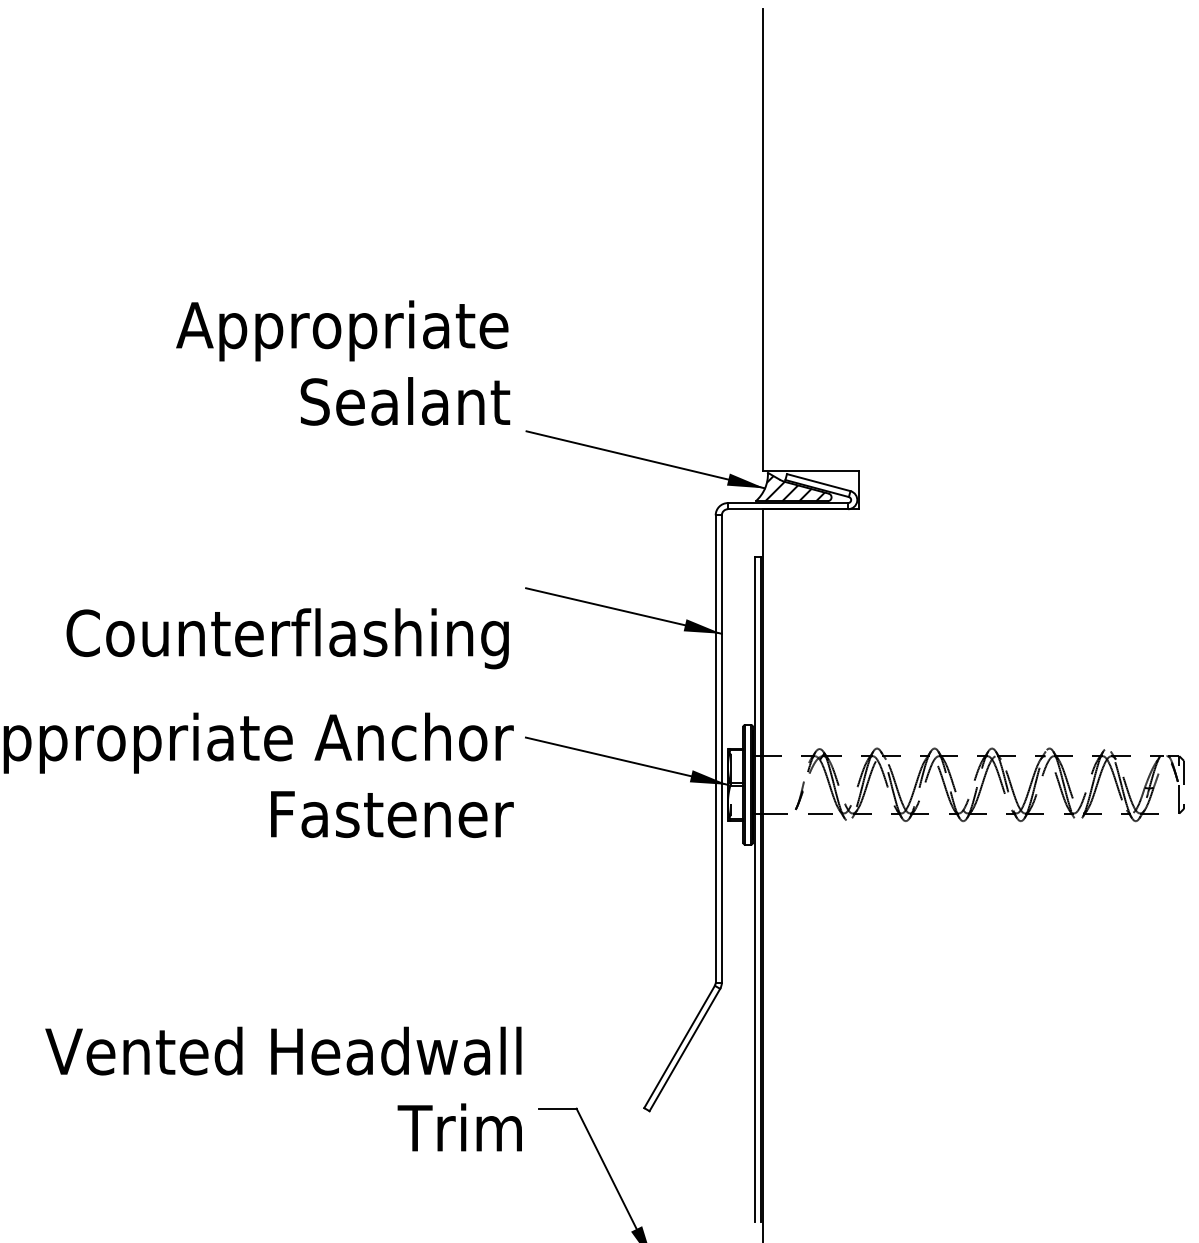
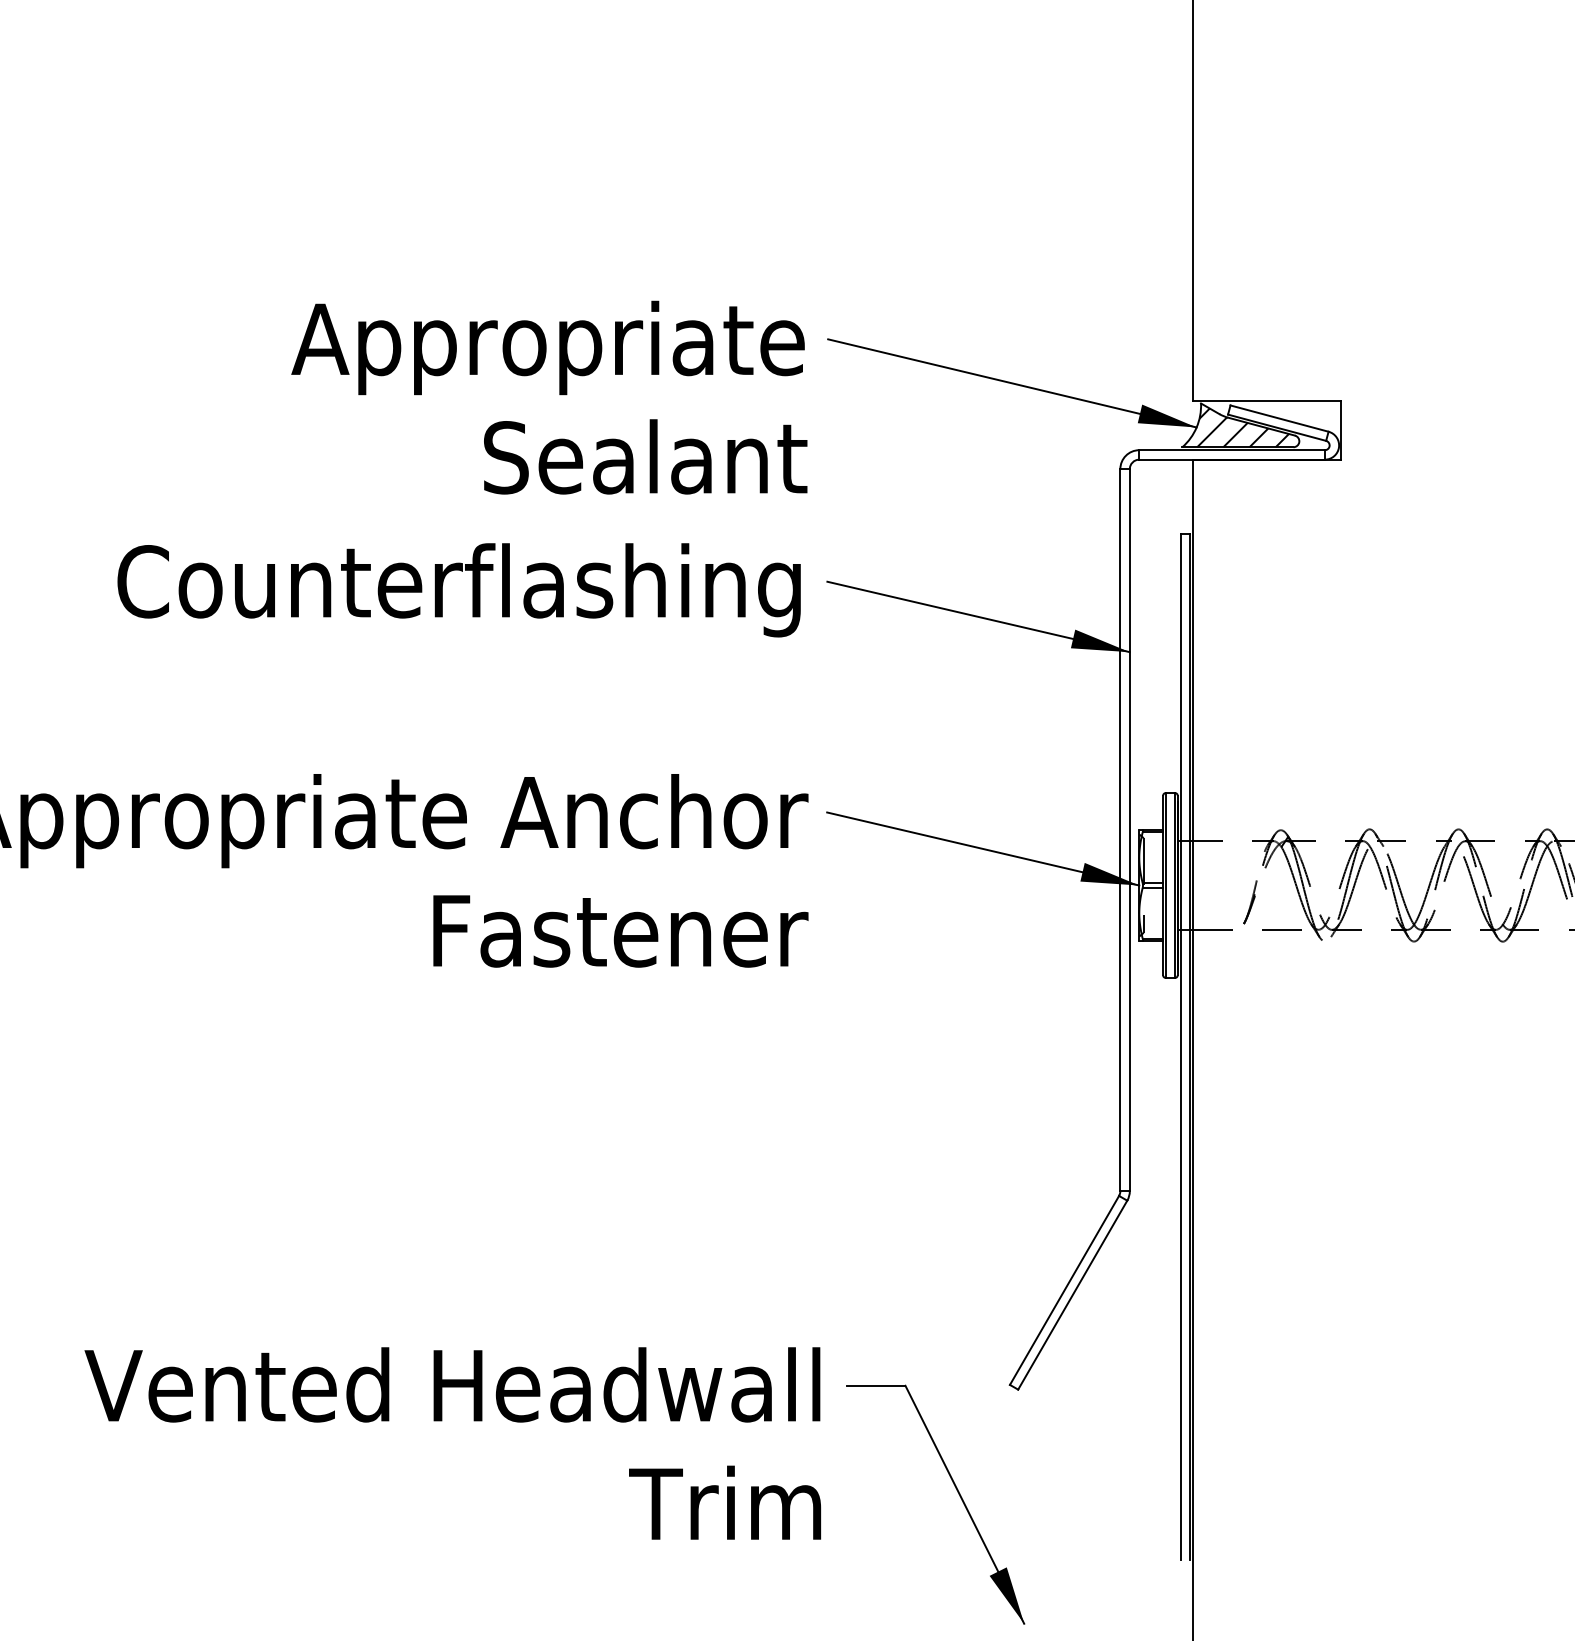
text: (343, 362) -> (549, 396), moved
text: (287, 638) -> (458, 589), moved
text: (283, 1088) -> (452, 1442), moved

